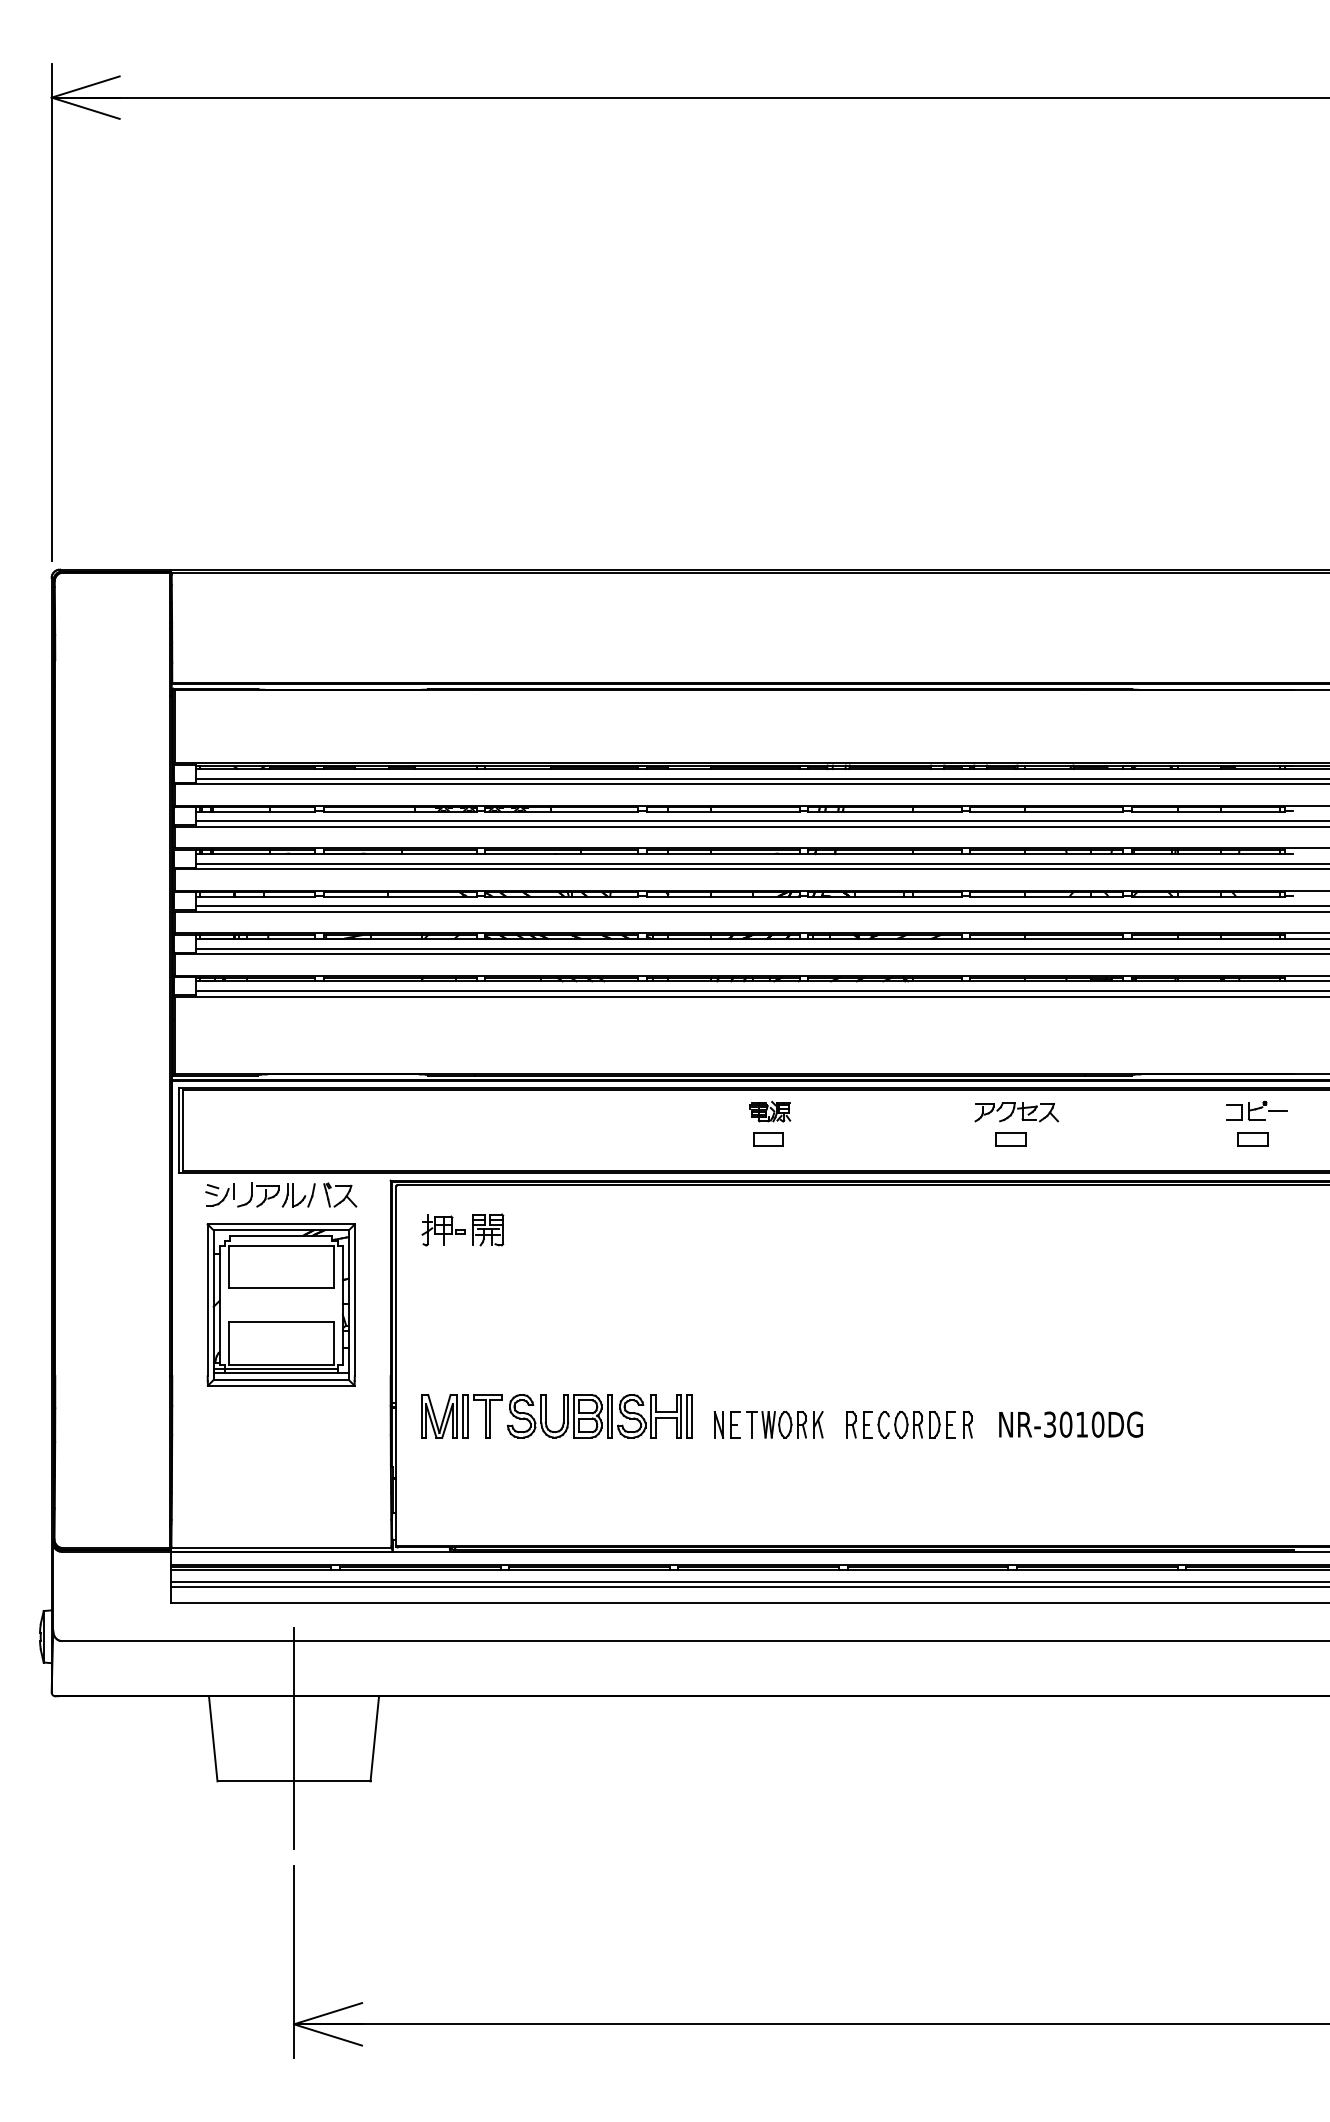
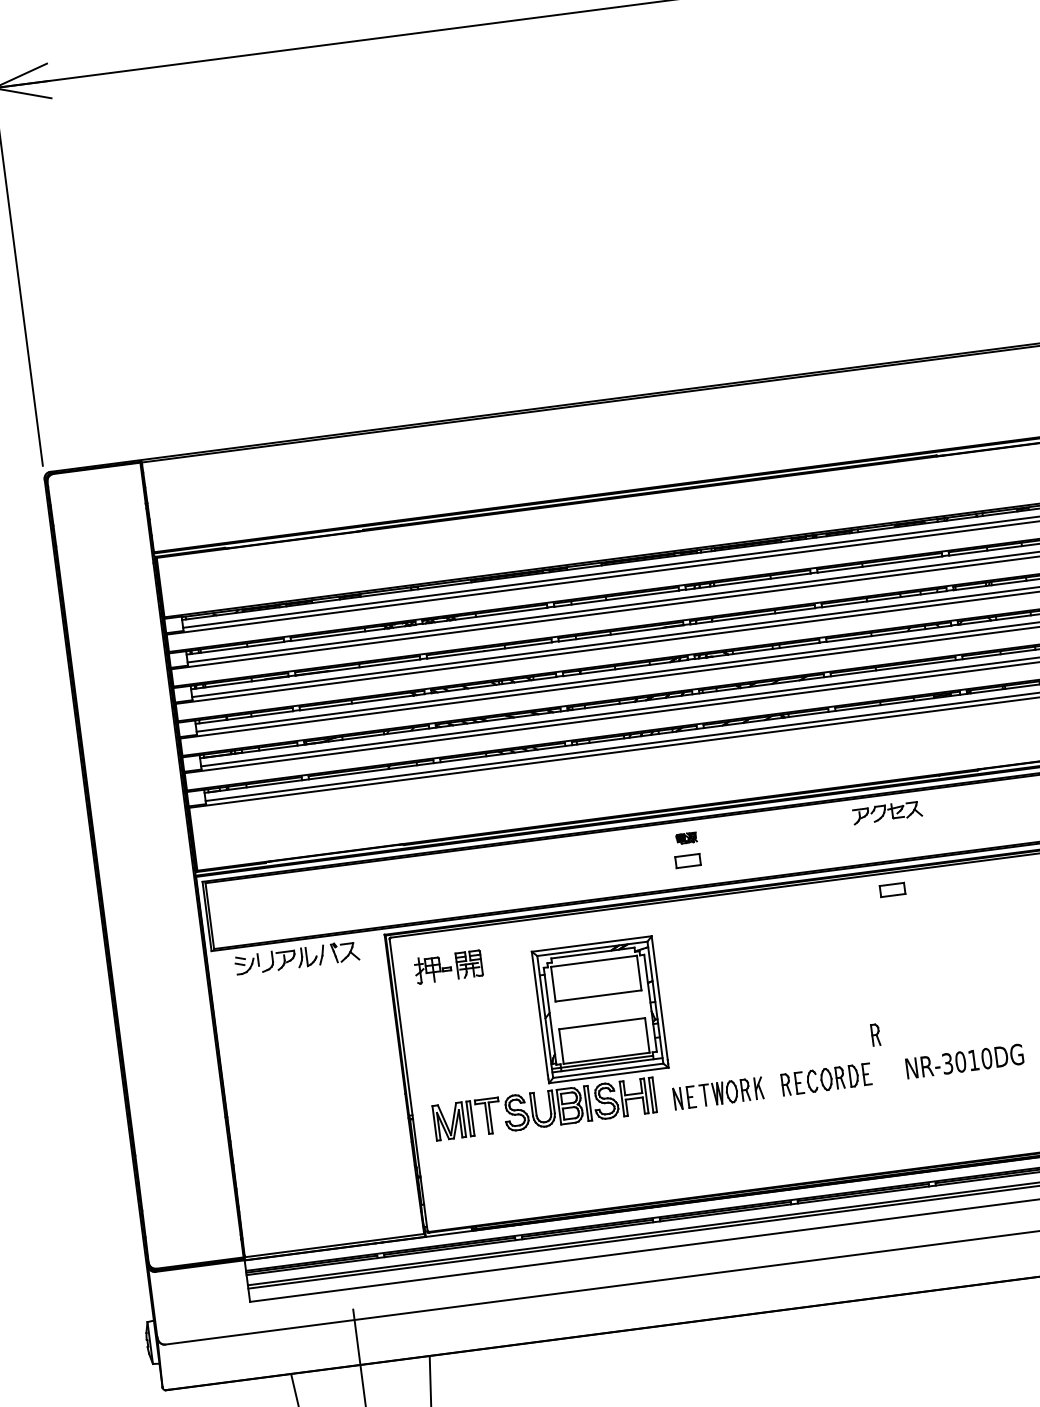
part: (770, 1111) -> (686, 838), size x0.6
part: (1010, 1139) -> (892, 890), moved
part: (280, 1304) -> (599, 1009), moved
part: (967, 1424) -> (875, 1034), moved

